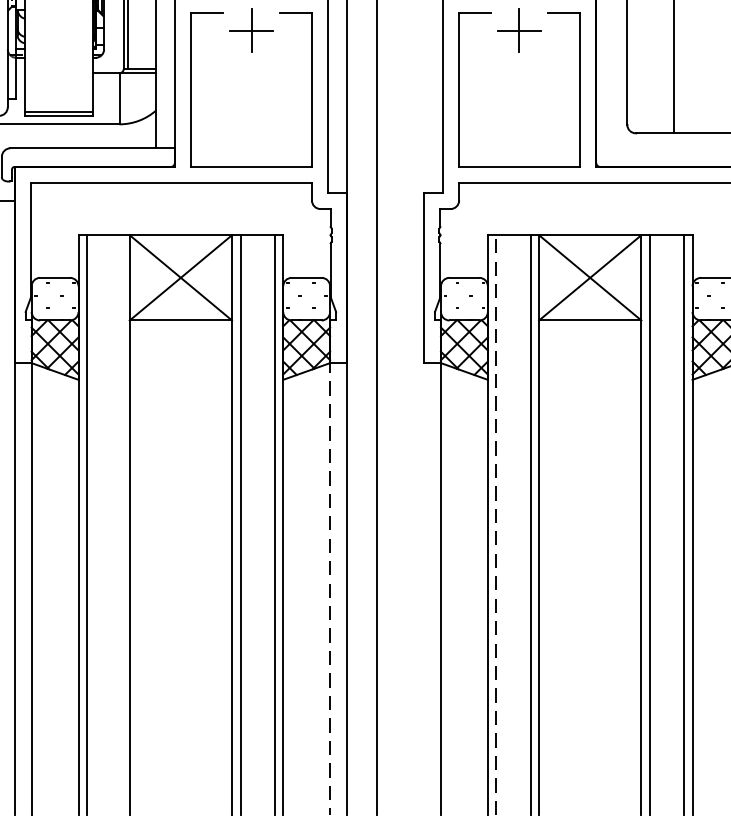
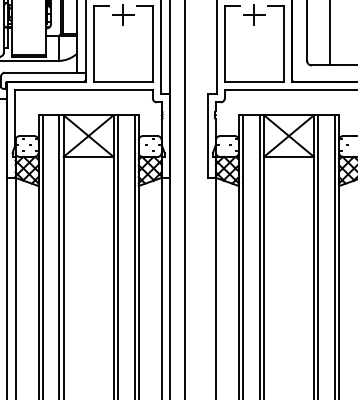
line: (121, 525) -> (59, 257), added
line: (497, 525) -> (243, 257), dashed -> solid
line: (329, 587) -> (161, 287), dashed -> solid

